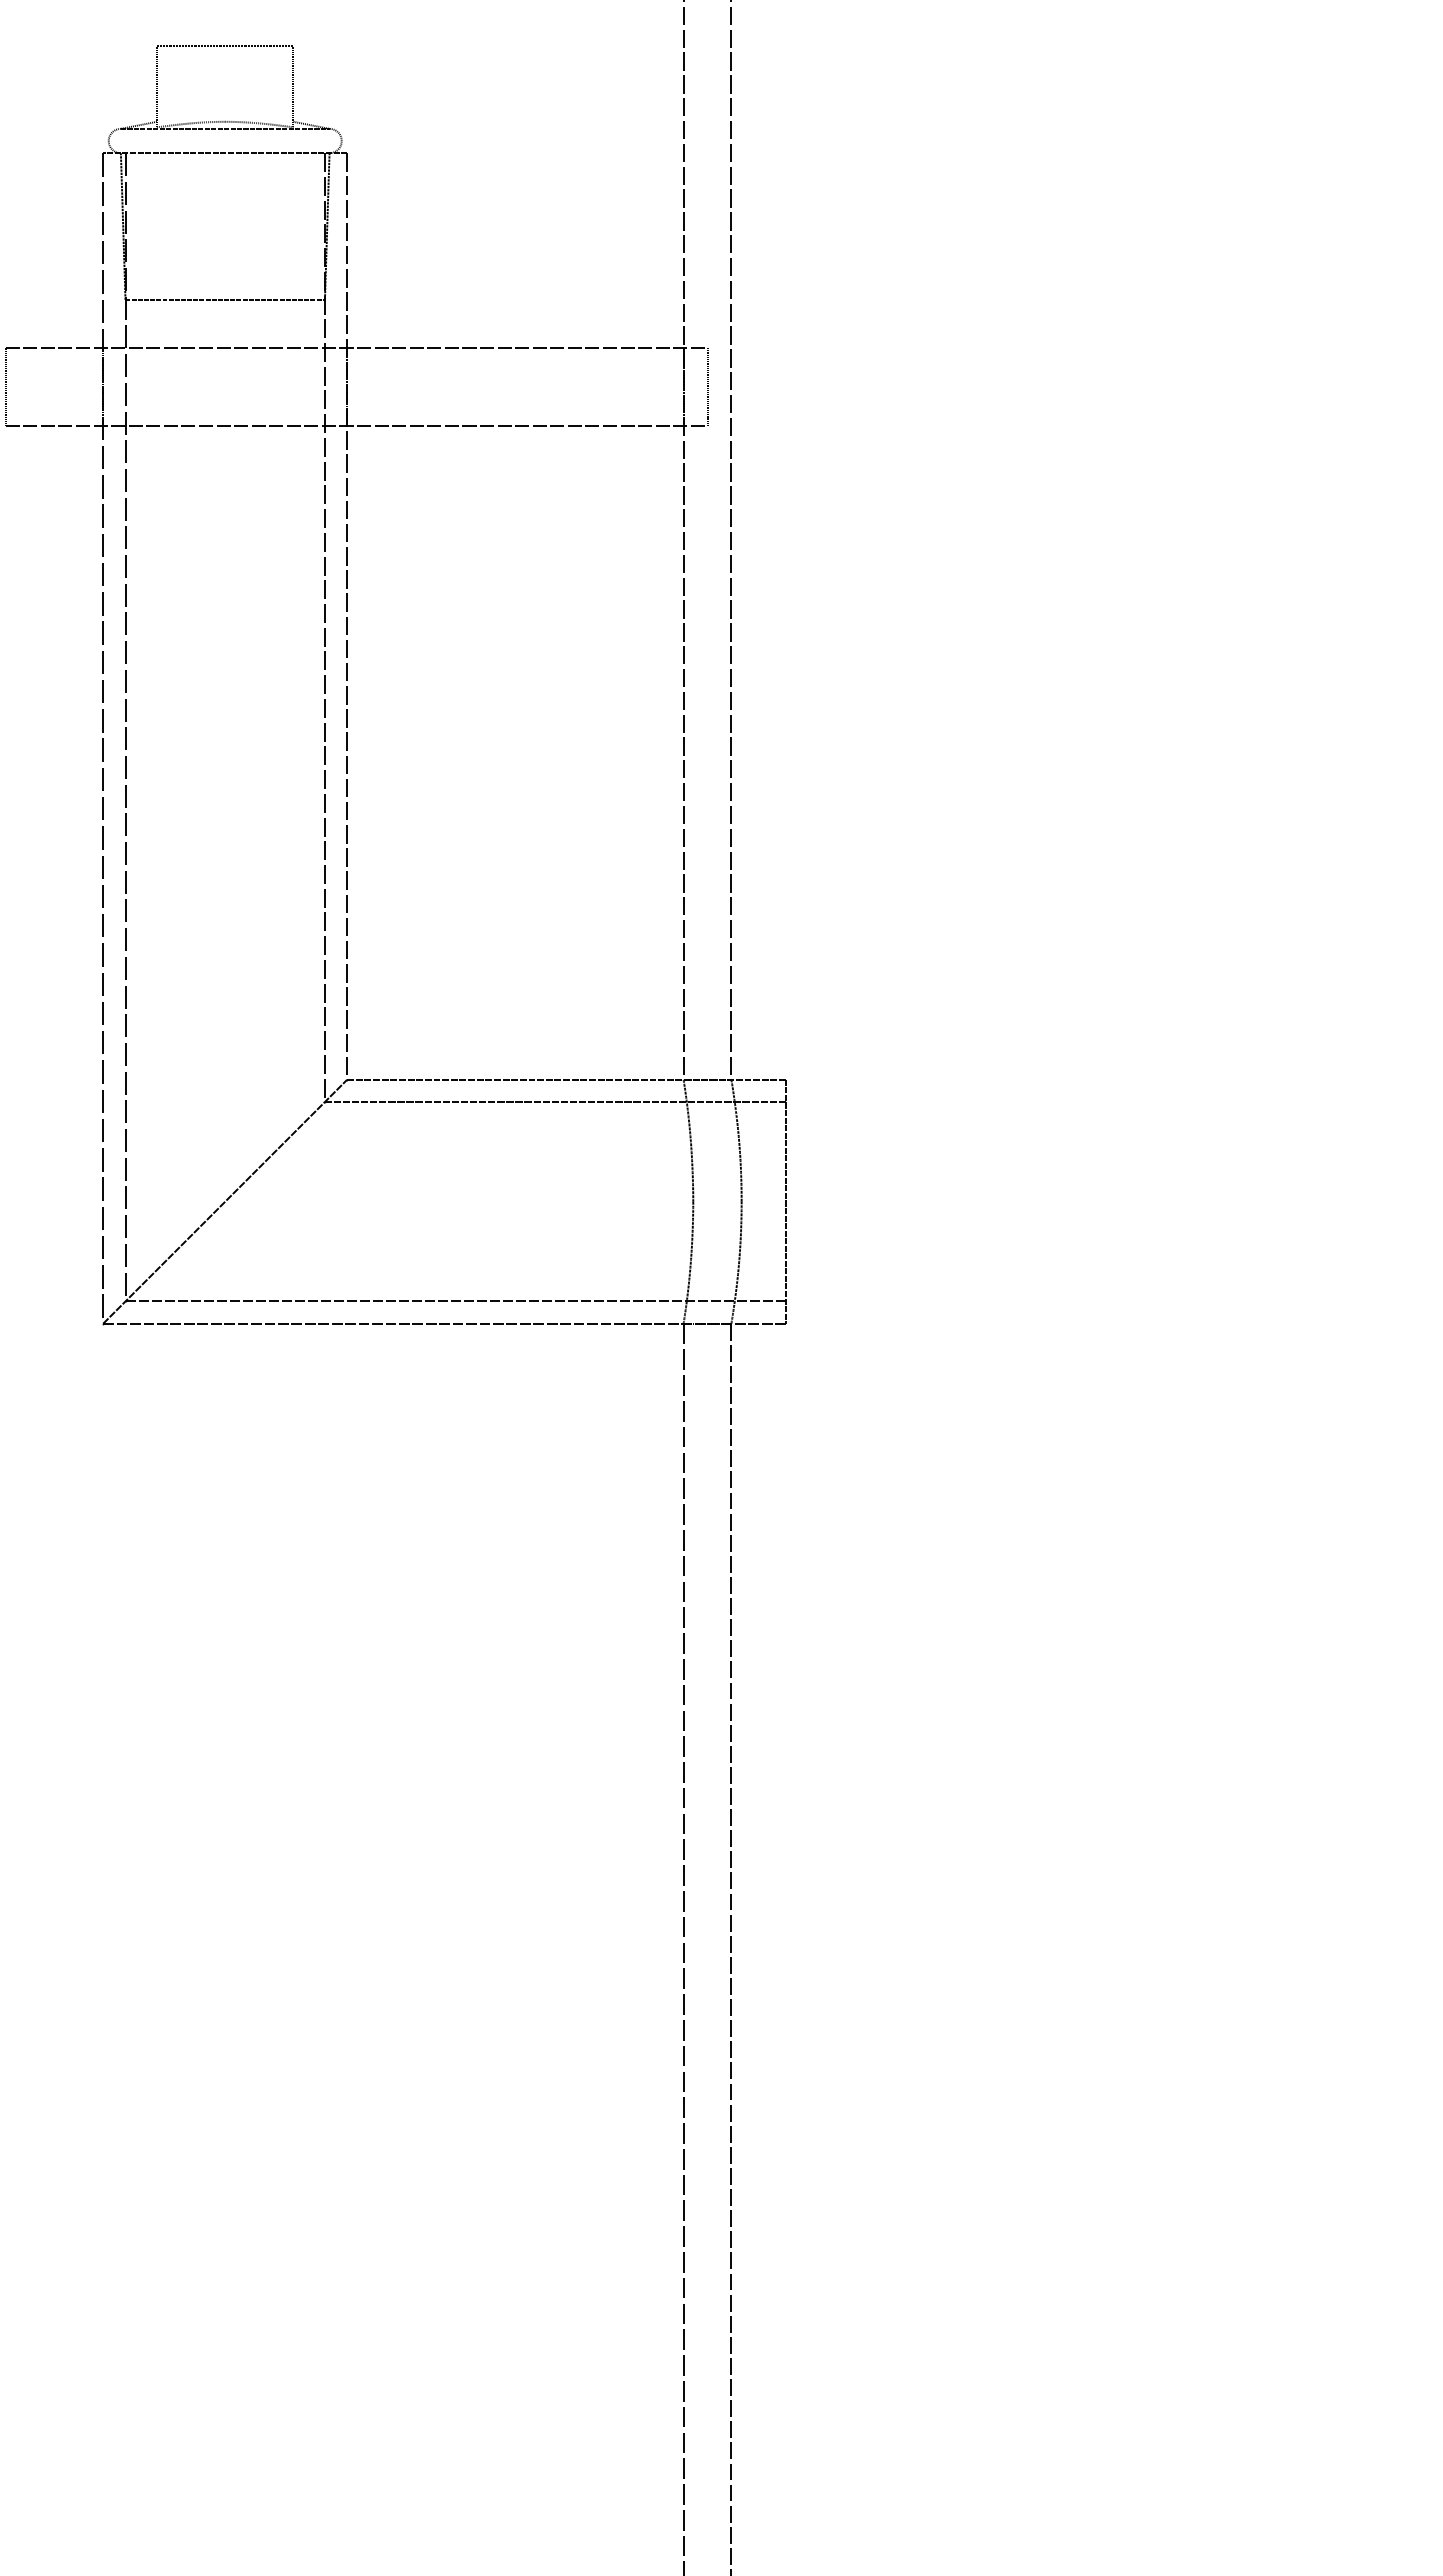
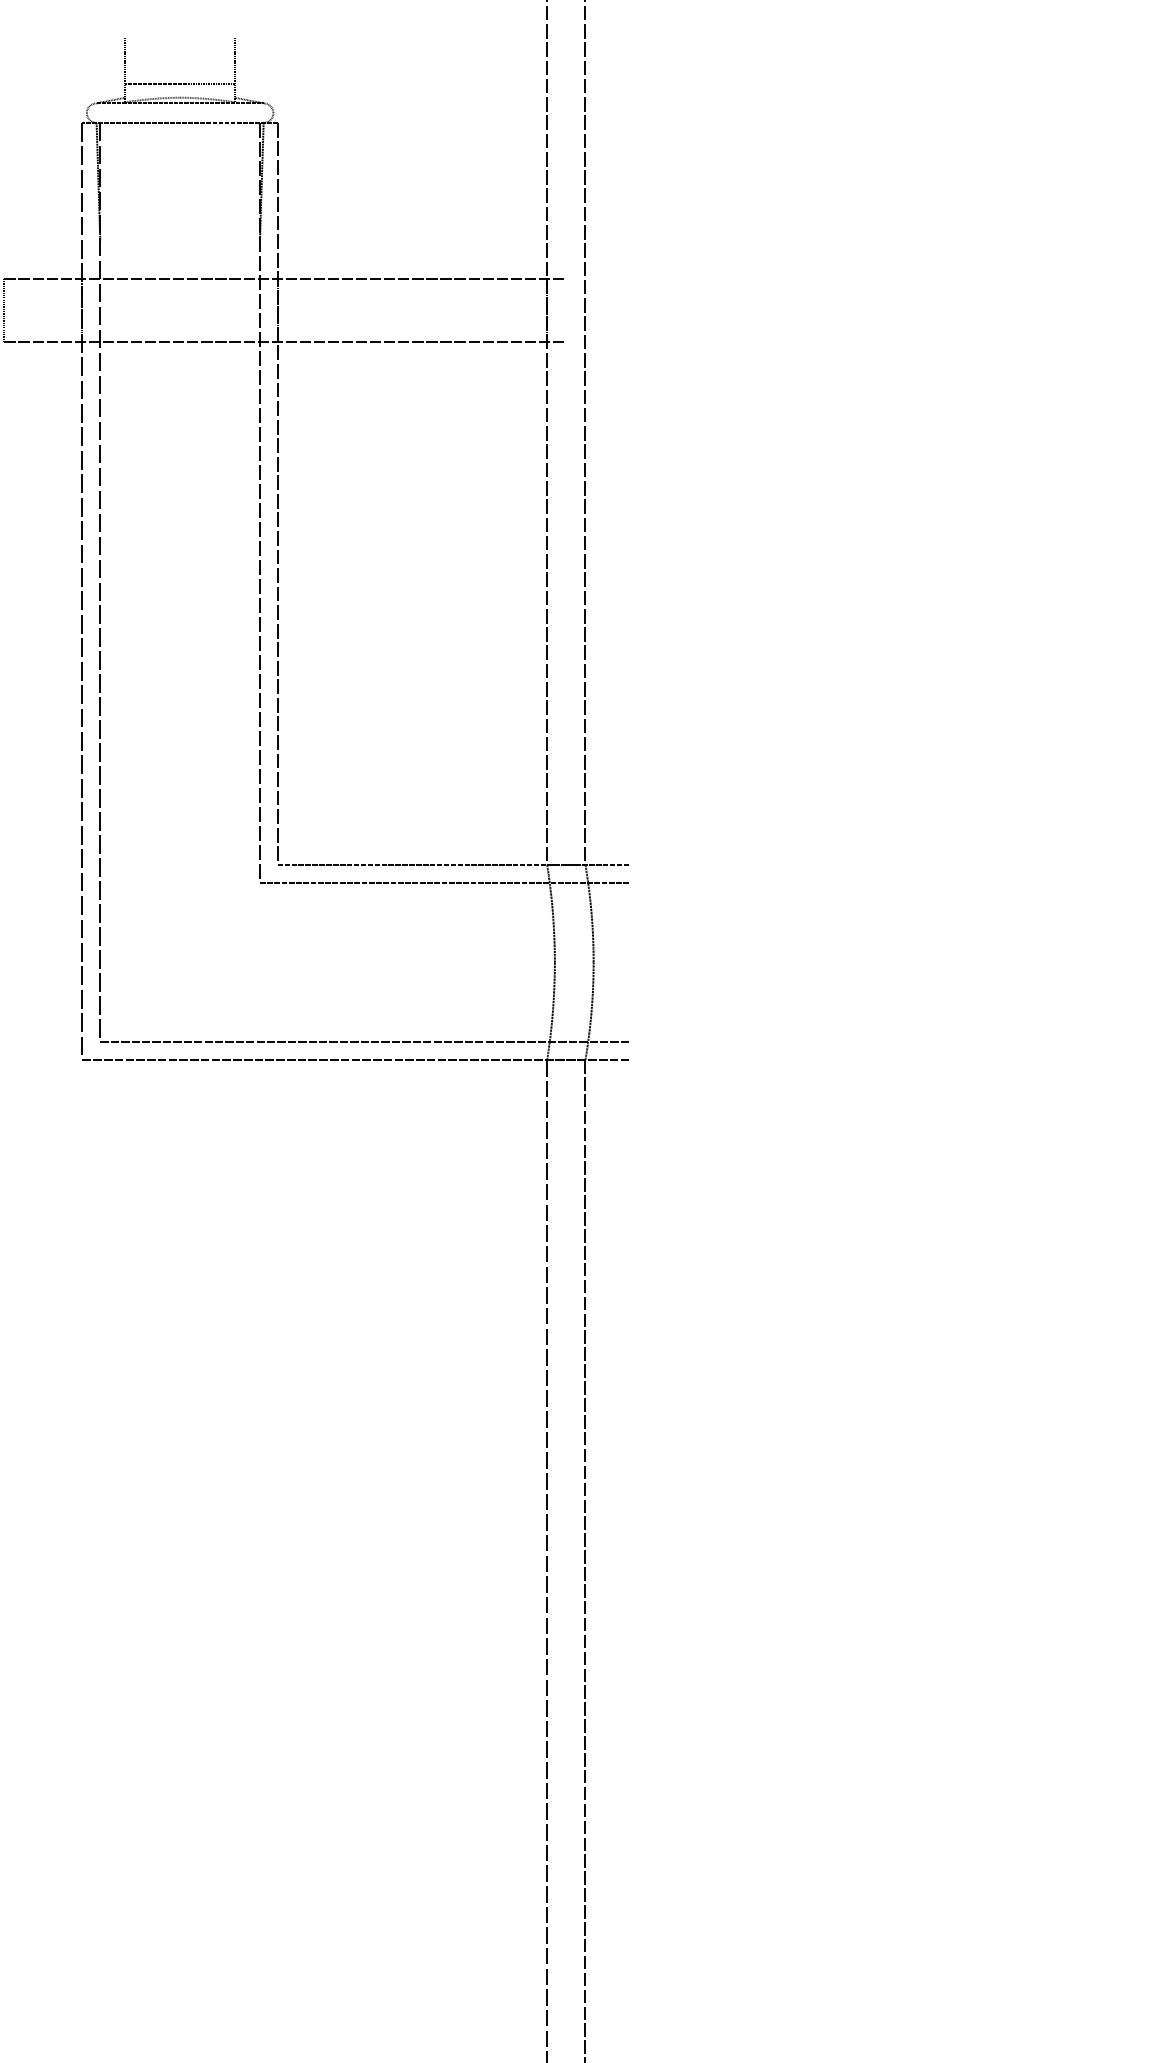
line: (224, 46) -> (179, 84), moved
line: (224, 299) -> (179, 240), removed
line: (708, 387) -> (567, 310), removed
line: (225, 1201) -> (180, 962), removed
line: (786, 1201) -> (629, 962), removed

